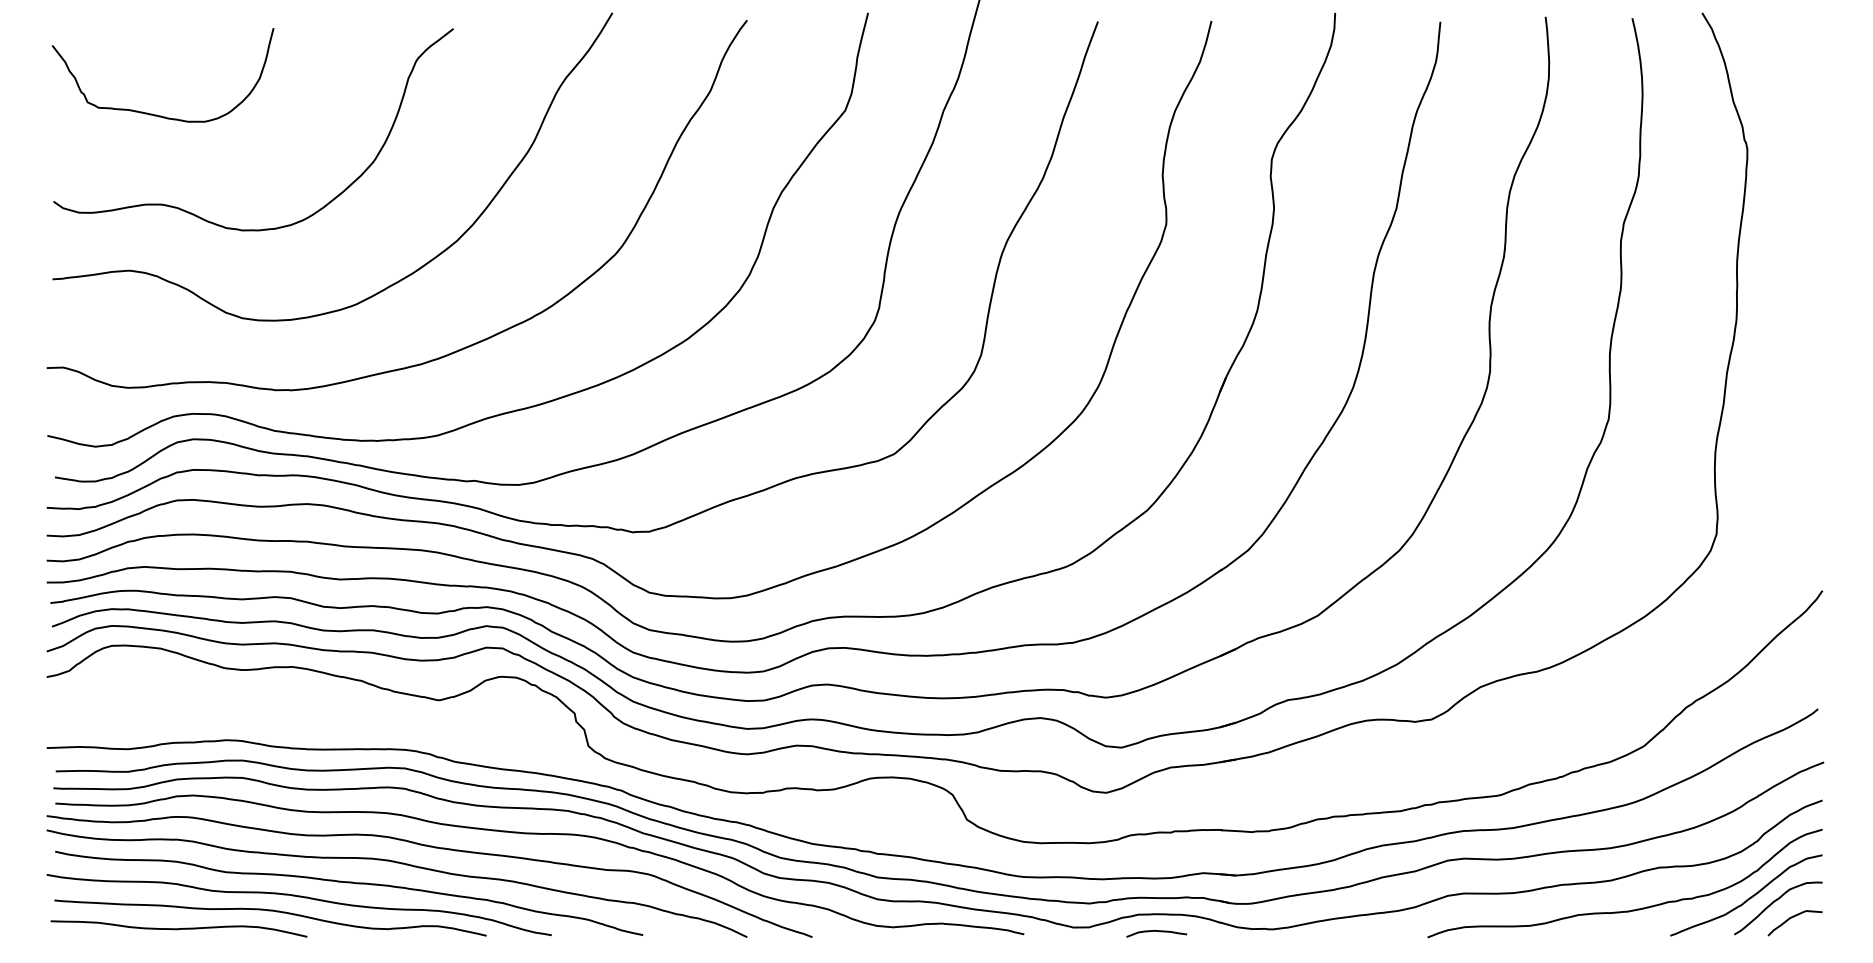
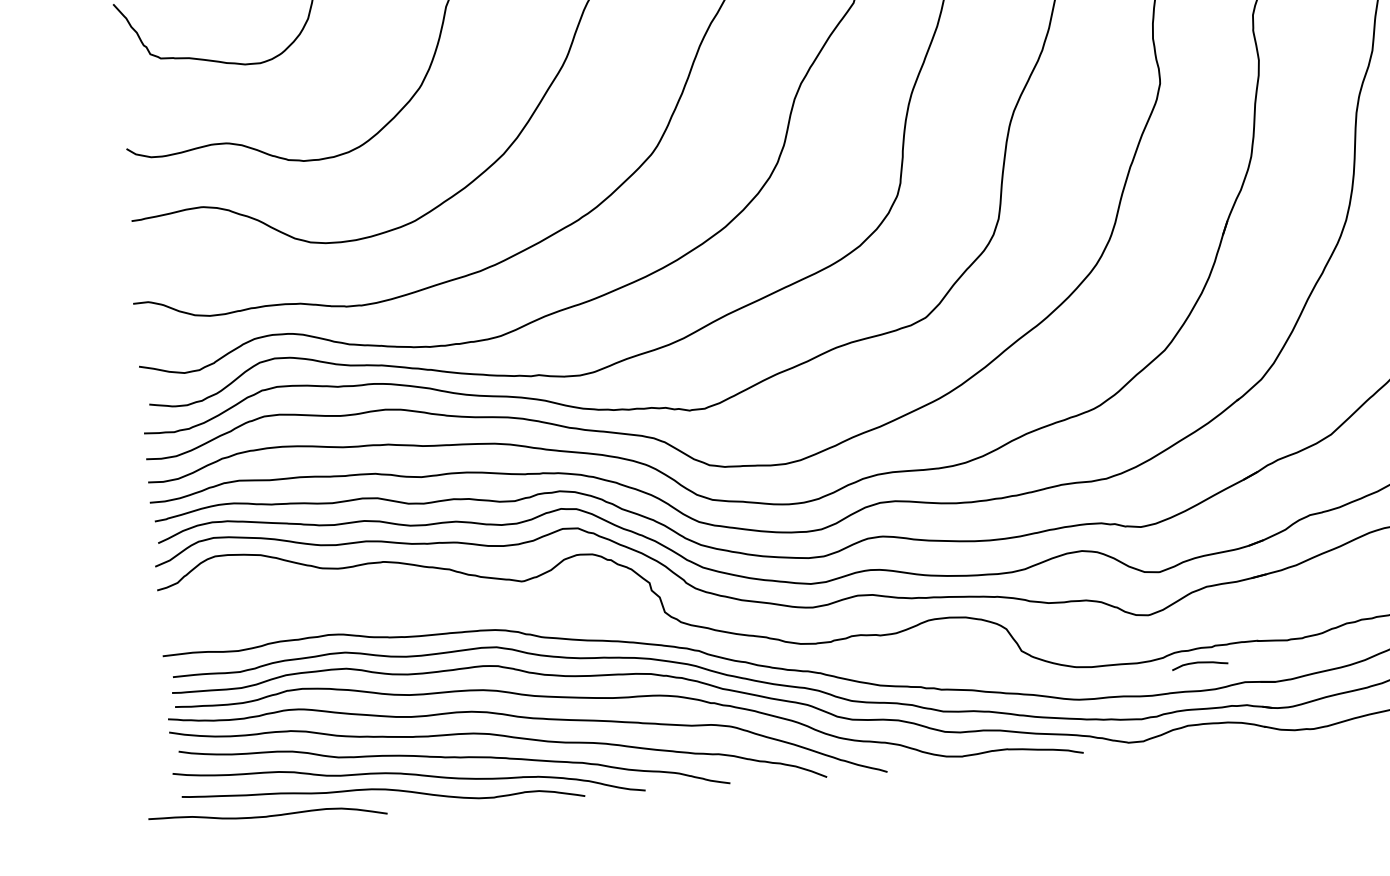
curve: (178, 928) -> (267, 815), moved
curve: (1156, 931) -> (1199, 662), moved

